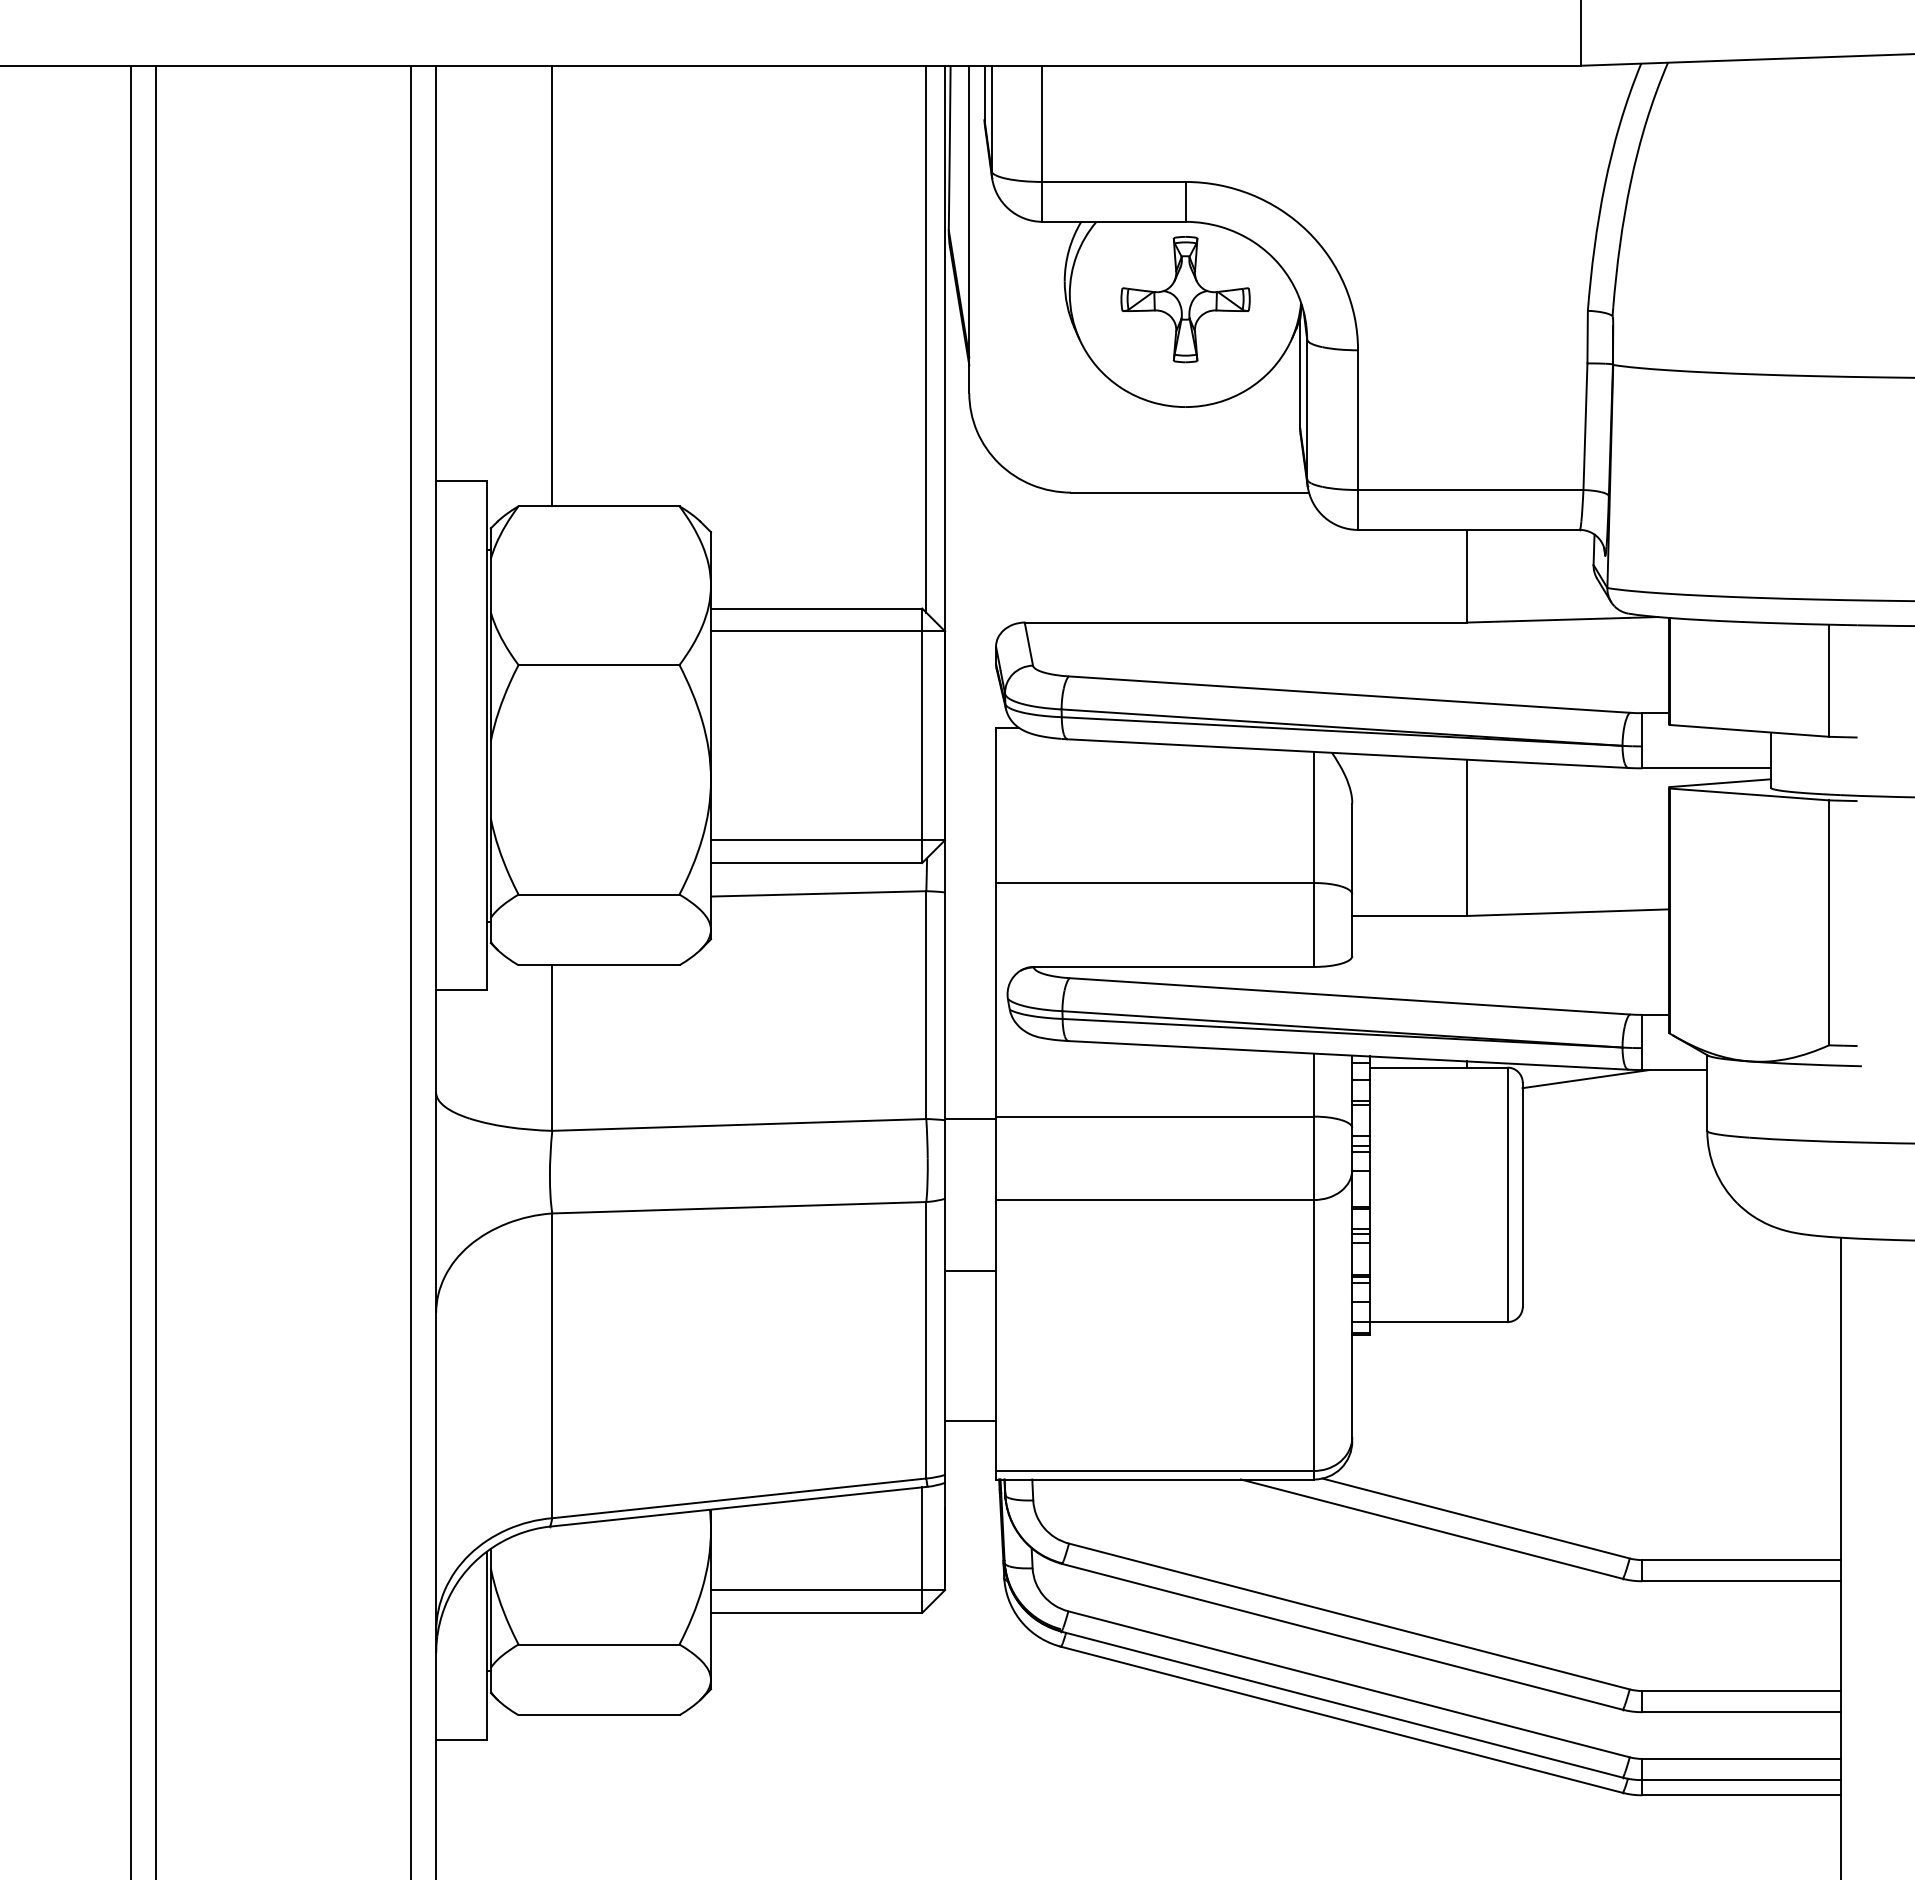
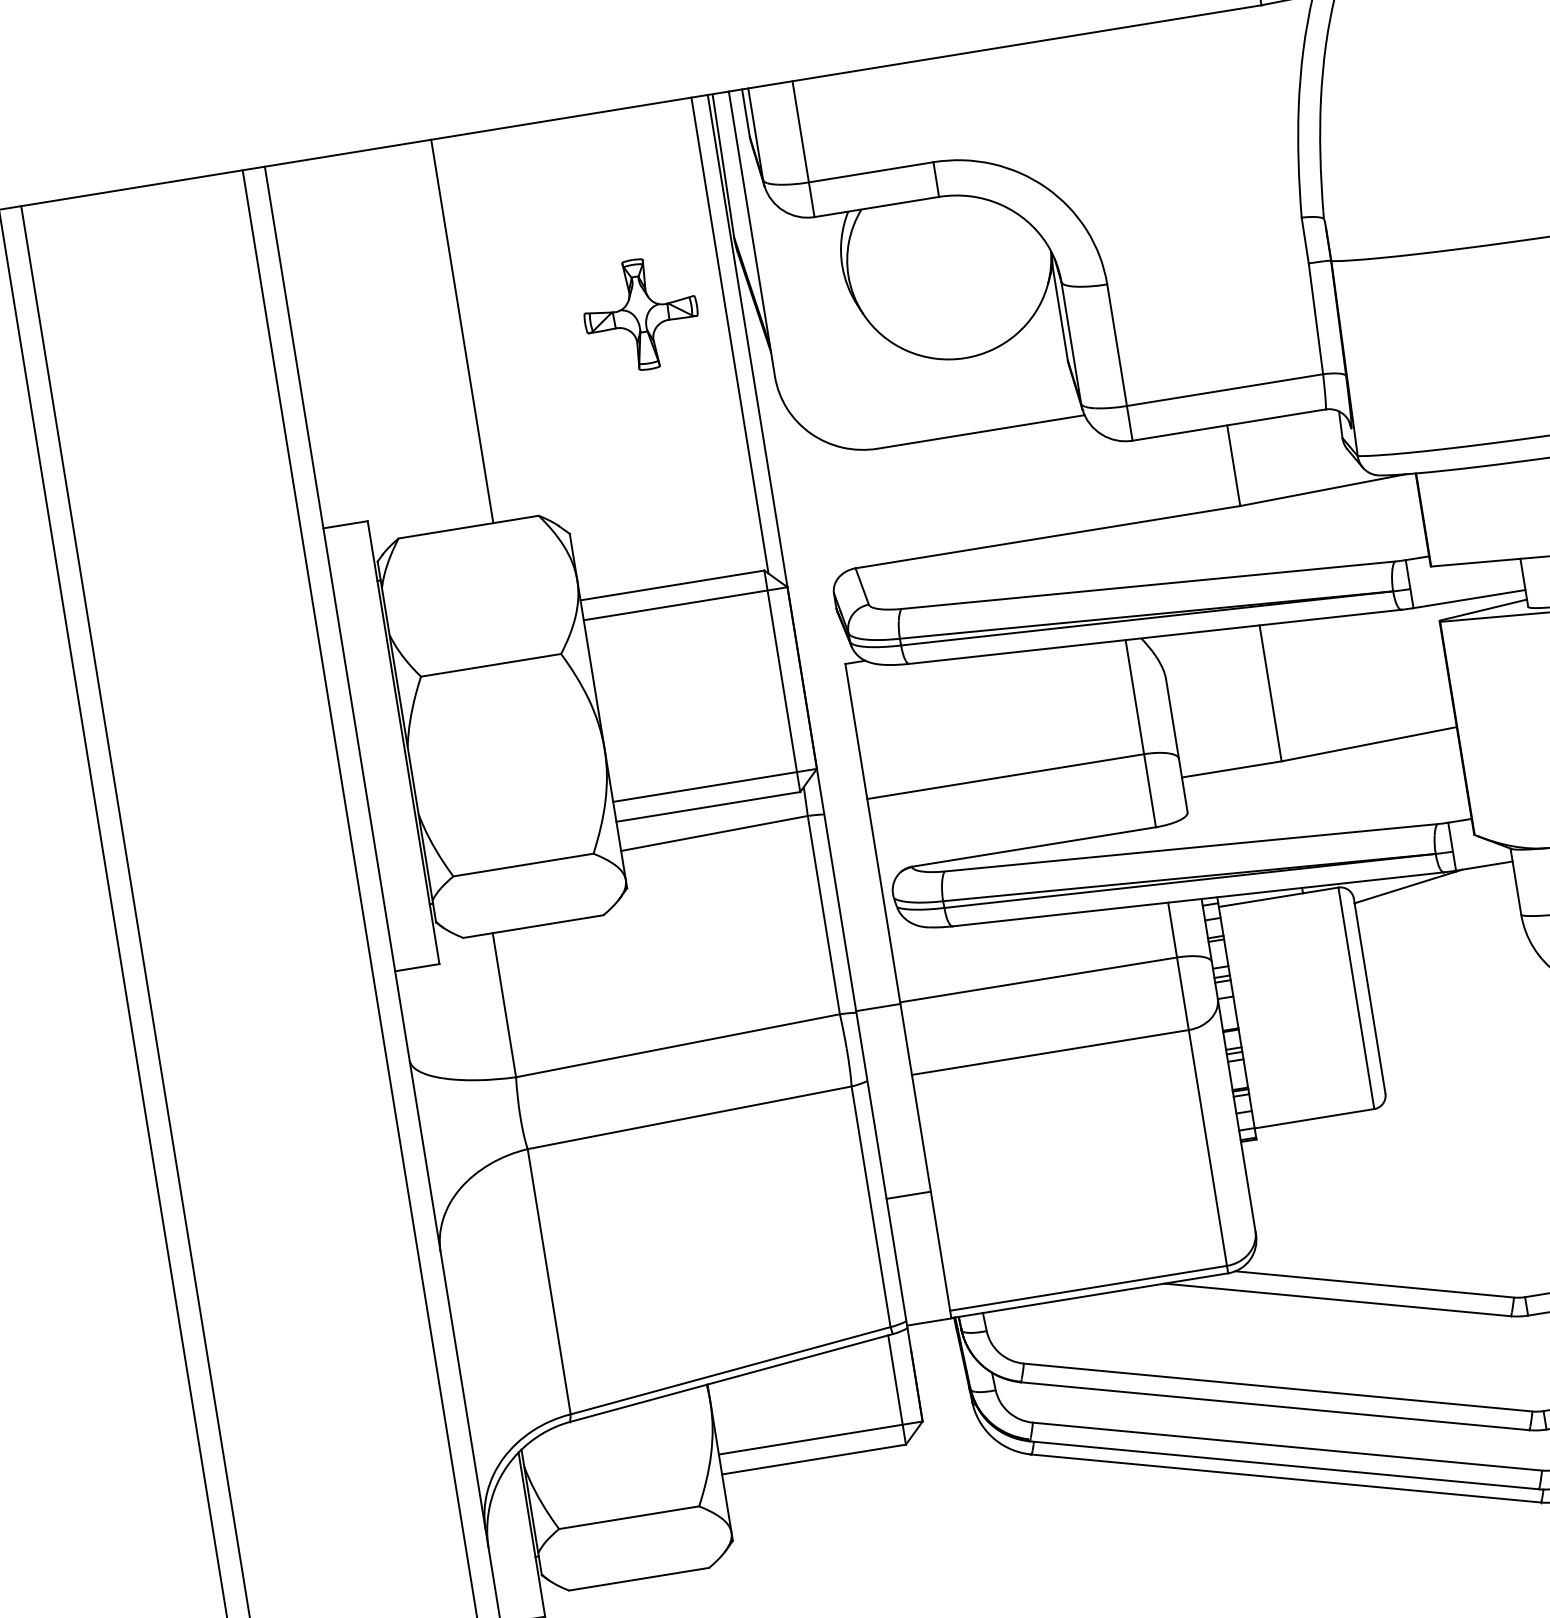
line: (552, 285) -> (462, 330), moved
part: (1185, 299) -> (640, 314), moved
line: (970, 1271) -> (908, 1195), moved
line: (970, 1420) -> (929, 1321), moved

